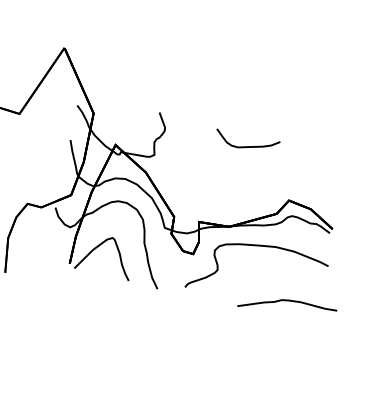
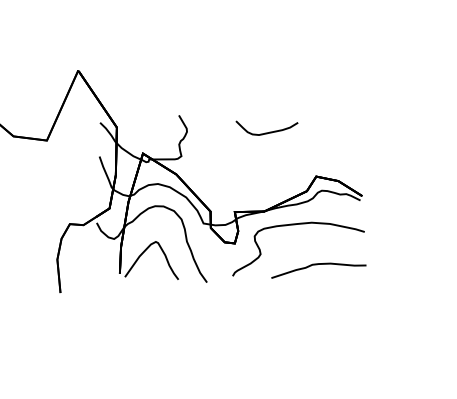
curve: (286, 301) -> (317, 265), moved

